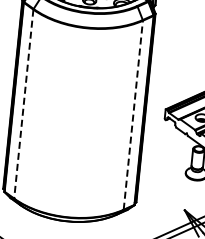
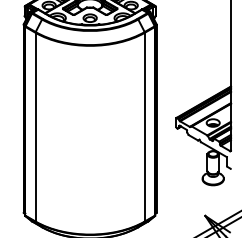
line: (23, 104) -> (35, 127), dashed -> solid
line: (133, 114) -> (144, 126), dashed -> solid

